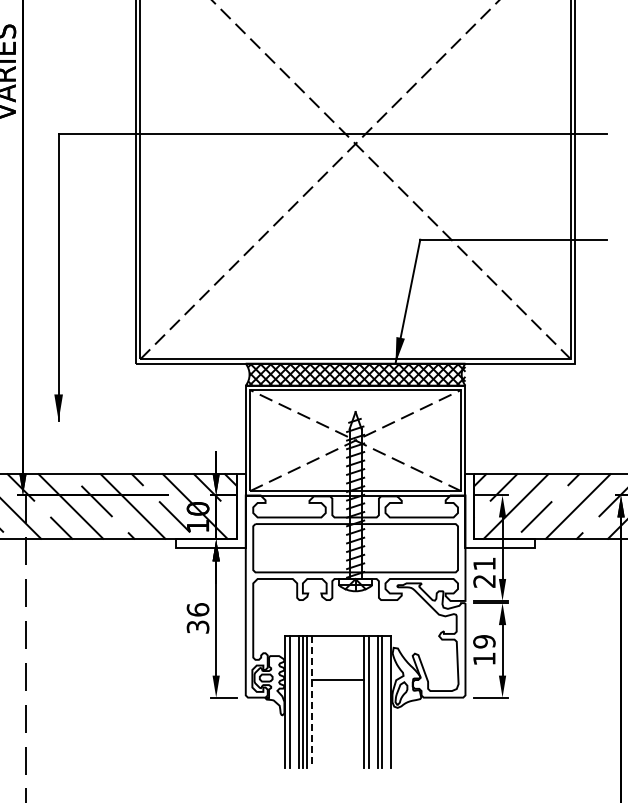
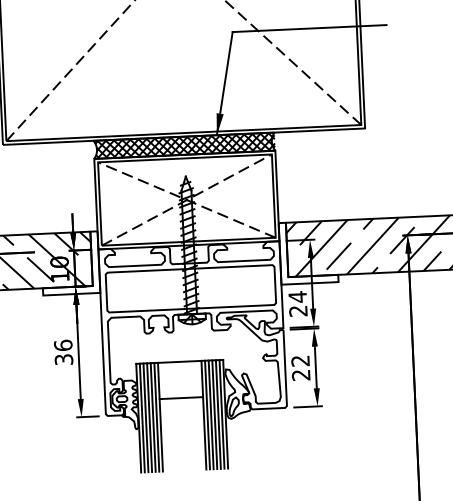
text: (484, 564) -> (297, 297), 21 -> 24
text: (484, 650) -> (300, 368), 19 -> 22
line: (294, 701) -> (146, 417), added
line: (373, 701) -> (211, 414), added
line: (386, 701) -> (222, 413), added
line: (311, 702) -> (160, 417), dashed -> solid

